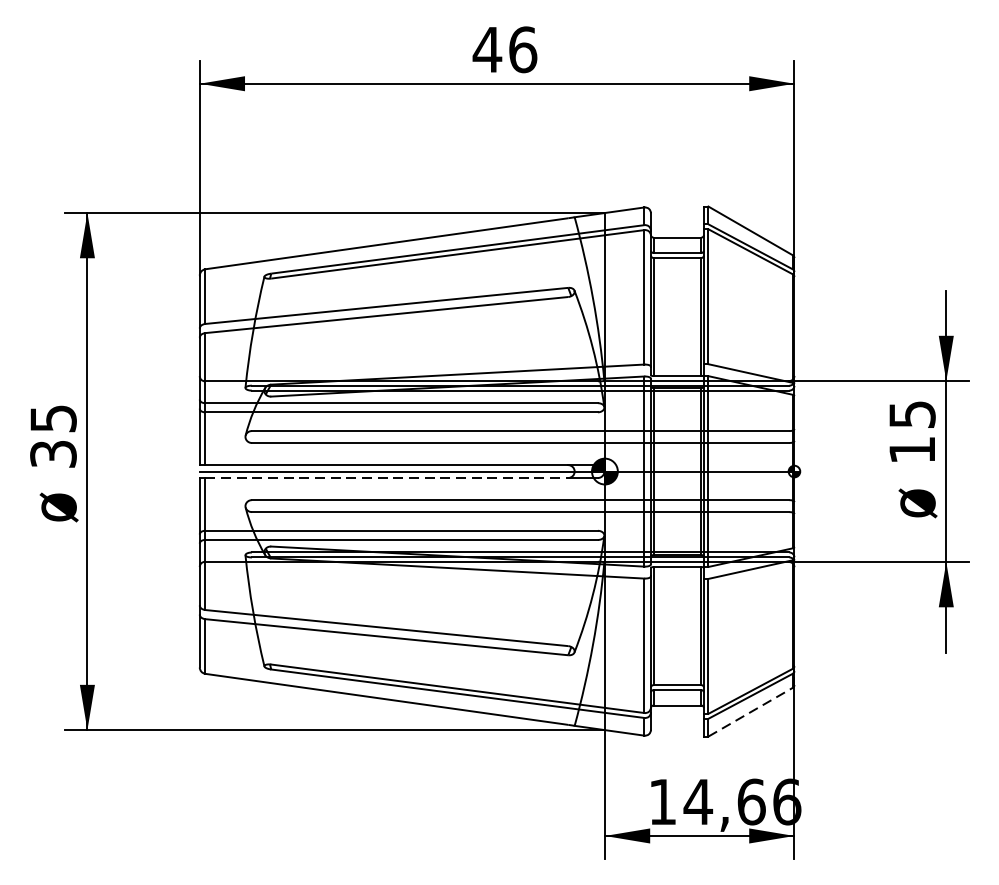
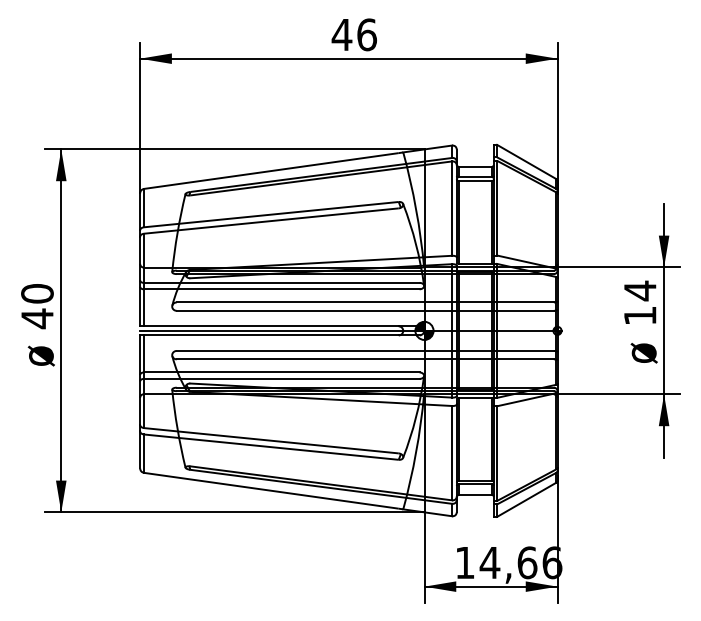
text: (912, 414) -> (640, 290), 15 -> 14
text: (53, 436) -> (37, 306), 35 -> 40
line: (386, 478) -> (271, 335), dashed -> solid
line: (751, 711) -> (527, 499), dashed -> solid

